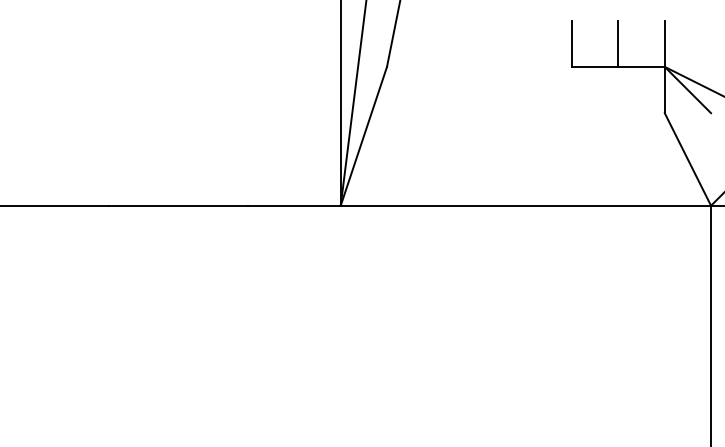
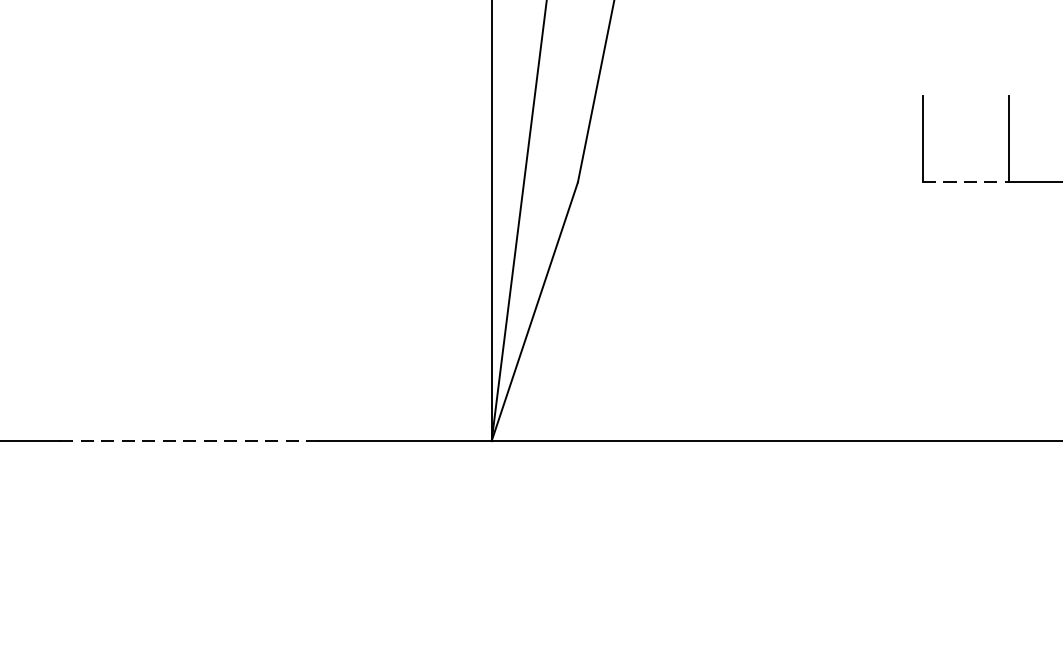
line: (595, 66) -> (966, 181), solid -> dashed
line: (179, 205) -> (191, 440), solid -> dashed

